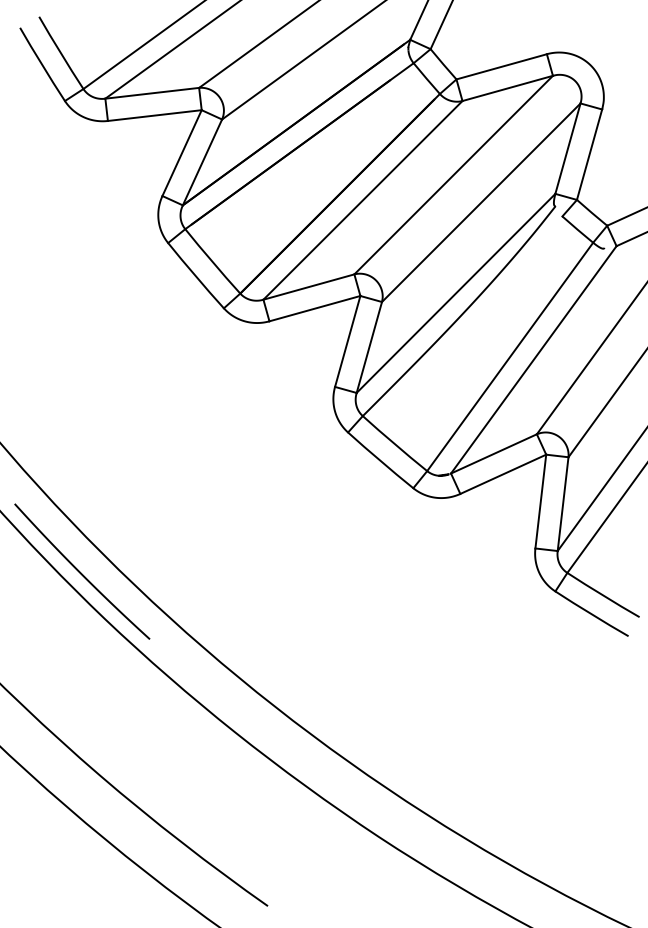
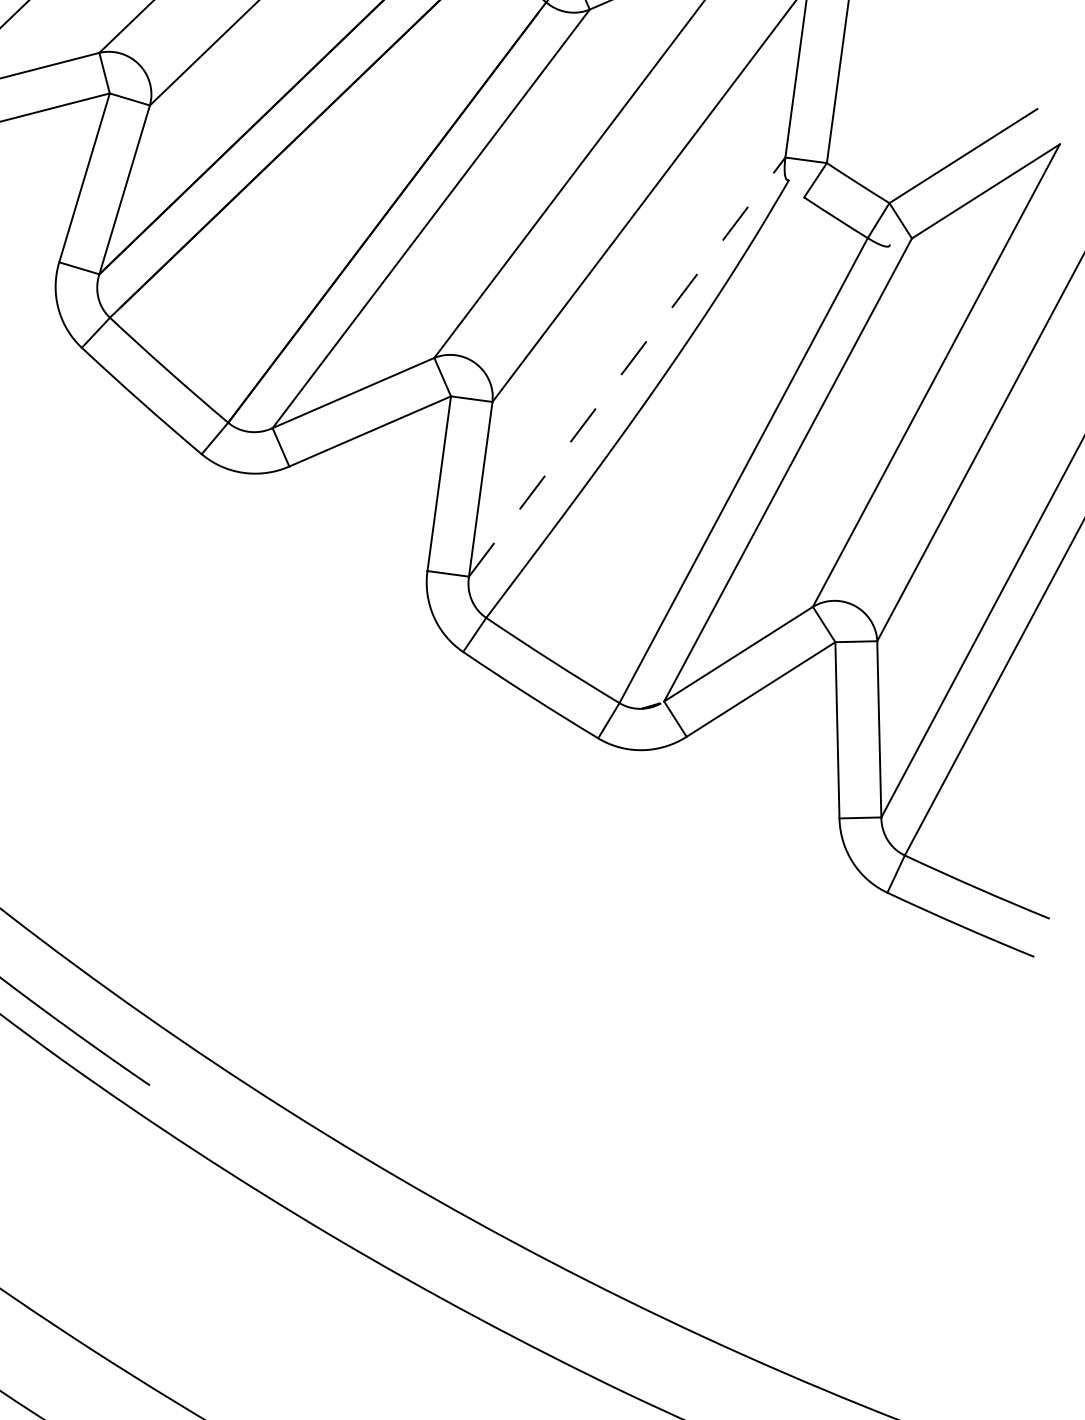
line: (456, 293) -> (628, 367), solid -> dashed

